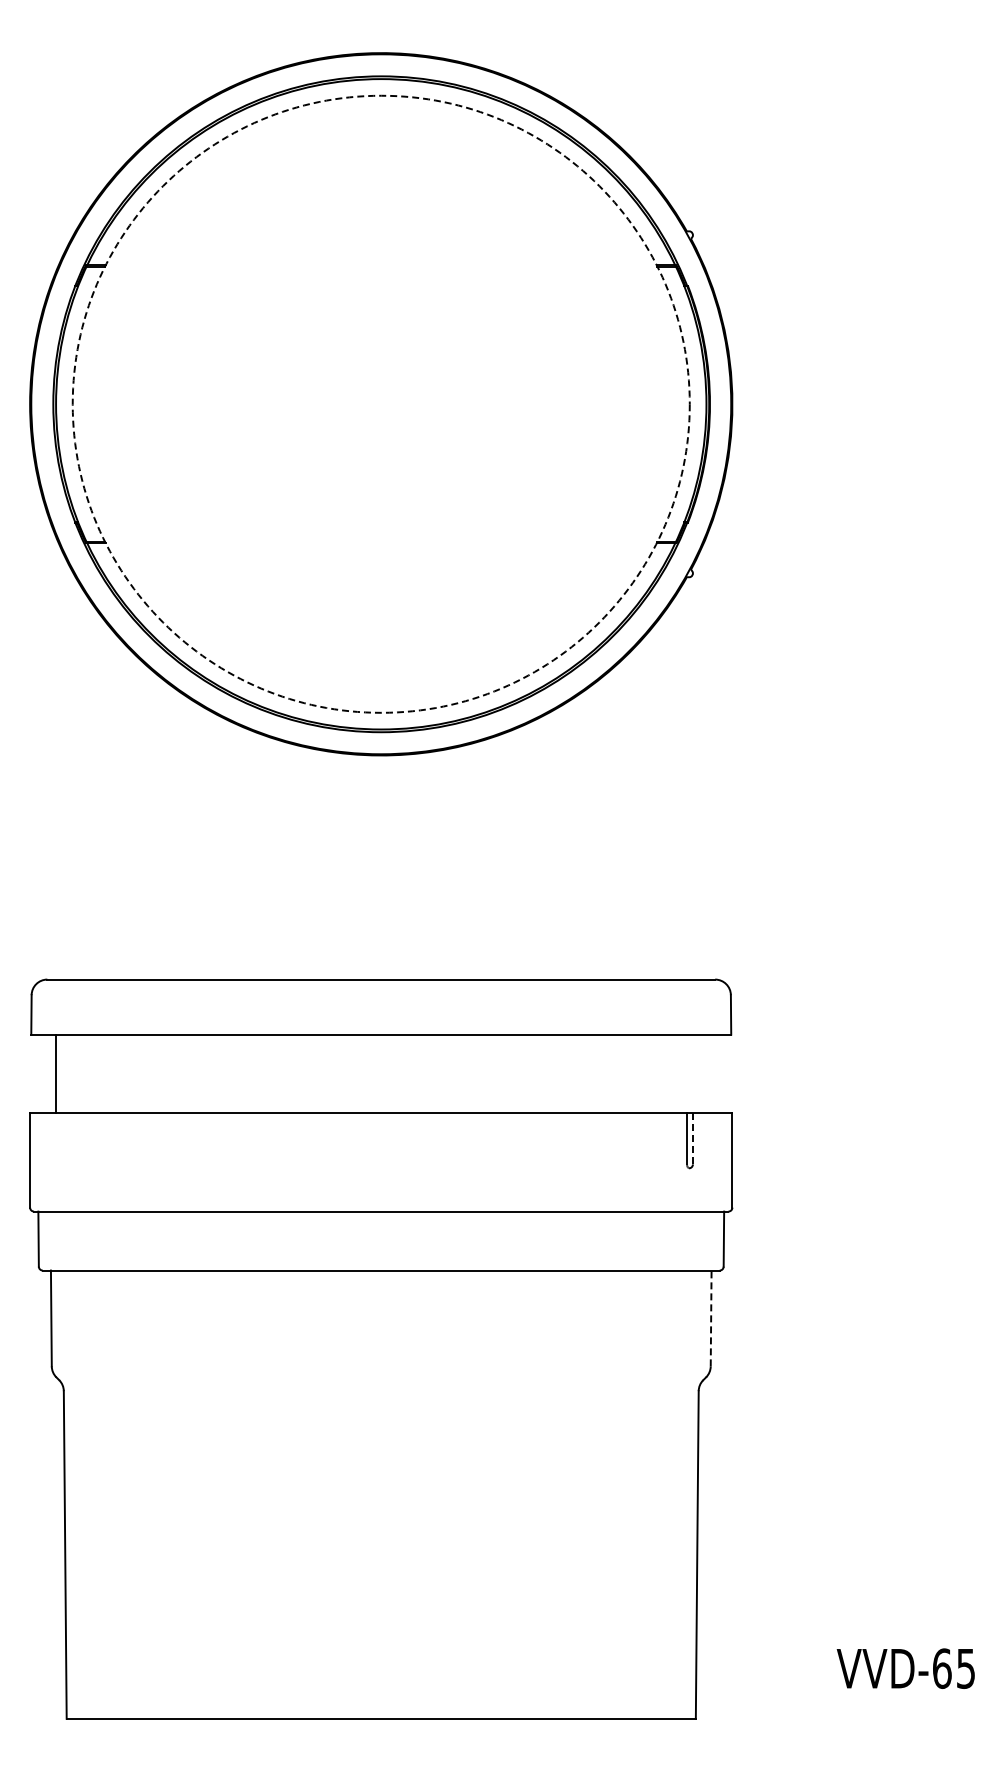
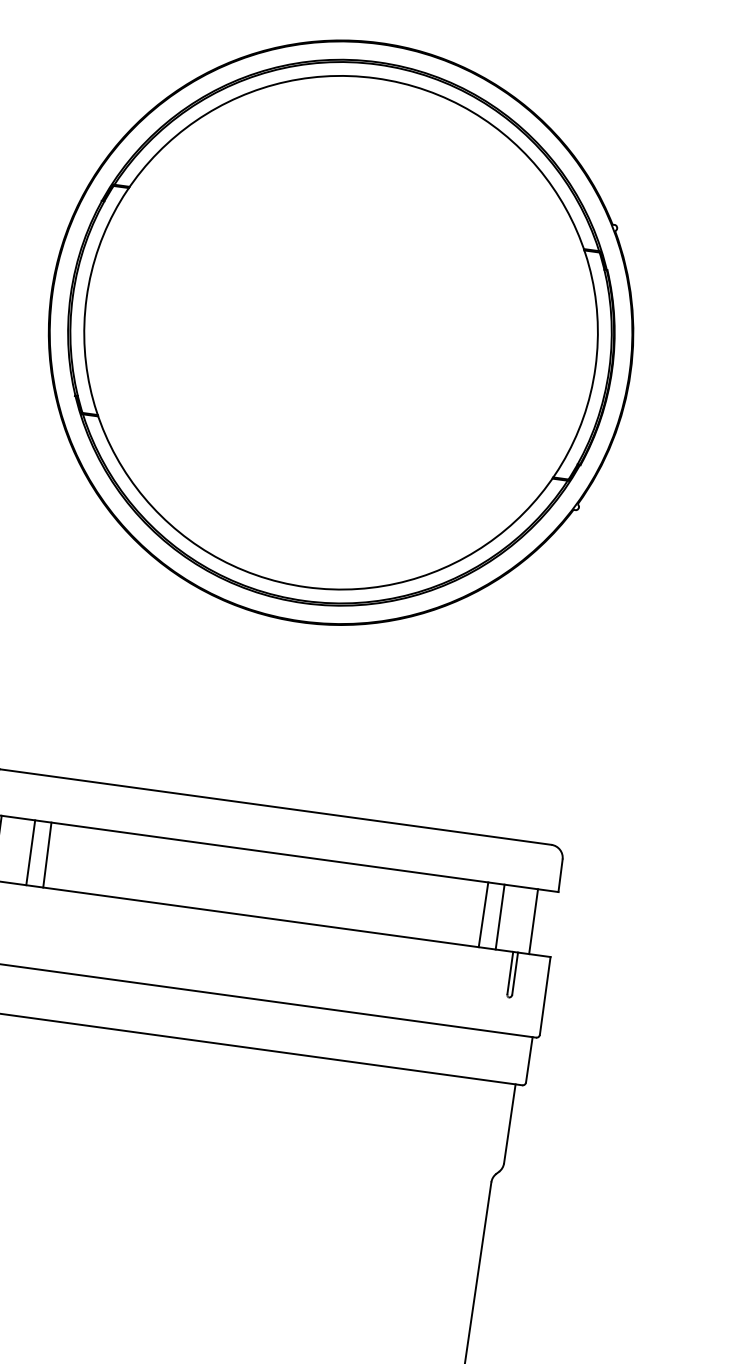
circle: (380, 403) -> (340, 332), dashed -> solid
line: (96, 1073) -> (30, 852), added
line: (116, 1073) -> (47, 854), added
line: (645, 1073) -> (483, 914), added
line: (665, 1073) -> (499, 916), added
line: (706, 1073) -> (533, 921), added
line: (692, 1138) -> (514, 973), dashed -> solid
line: (711, 1318) -> (510, 1123), dashed -> solid

